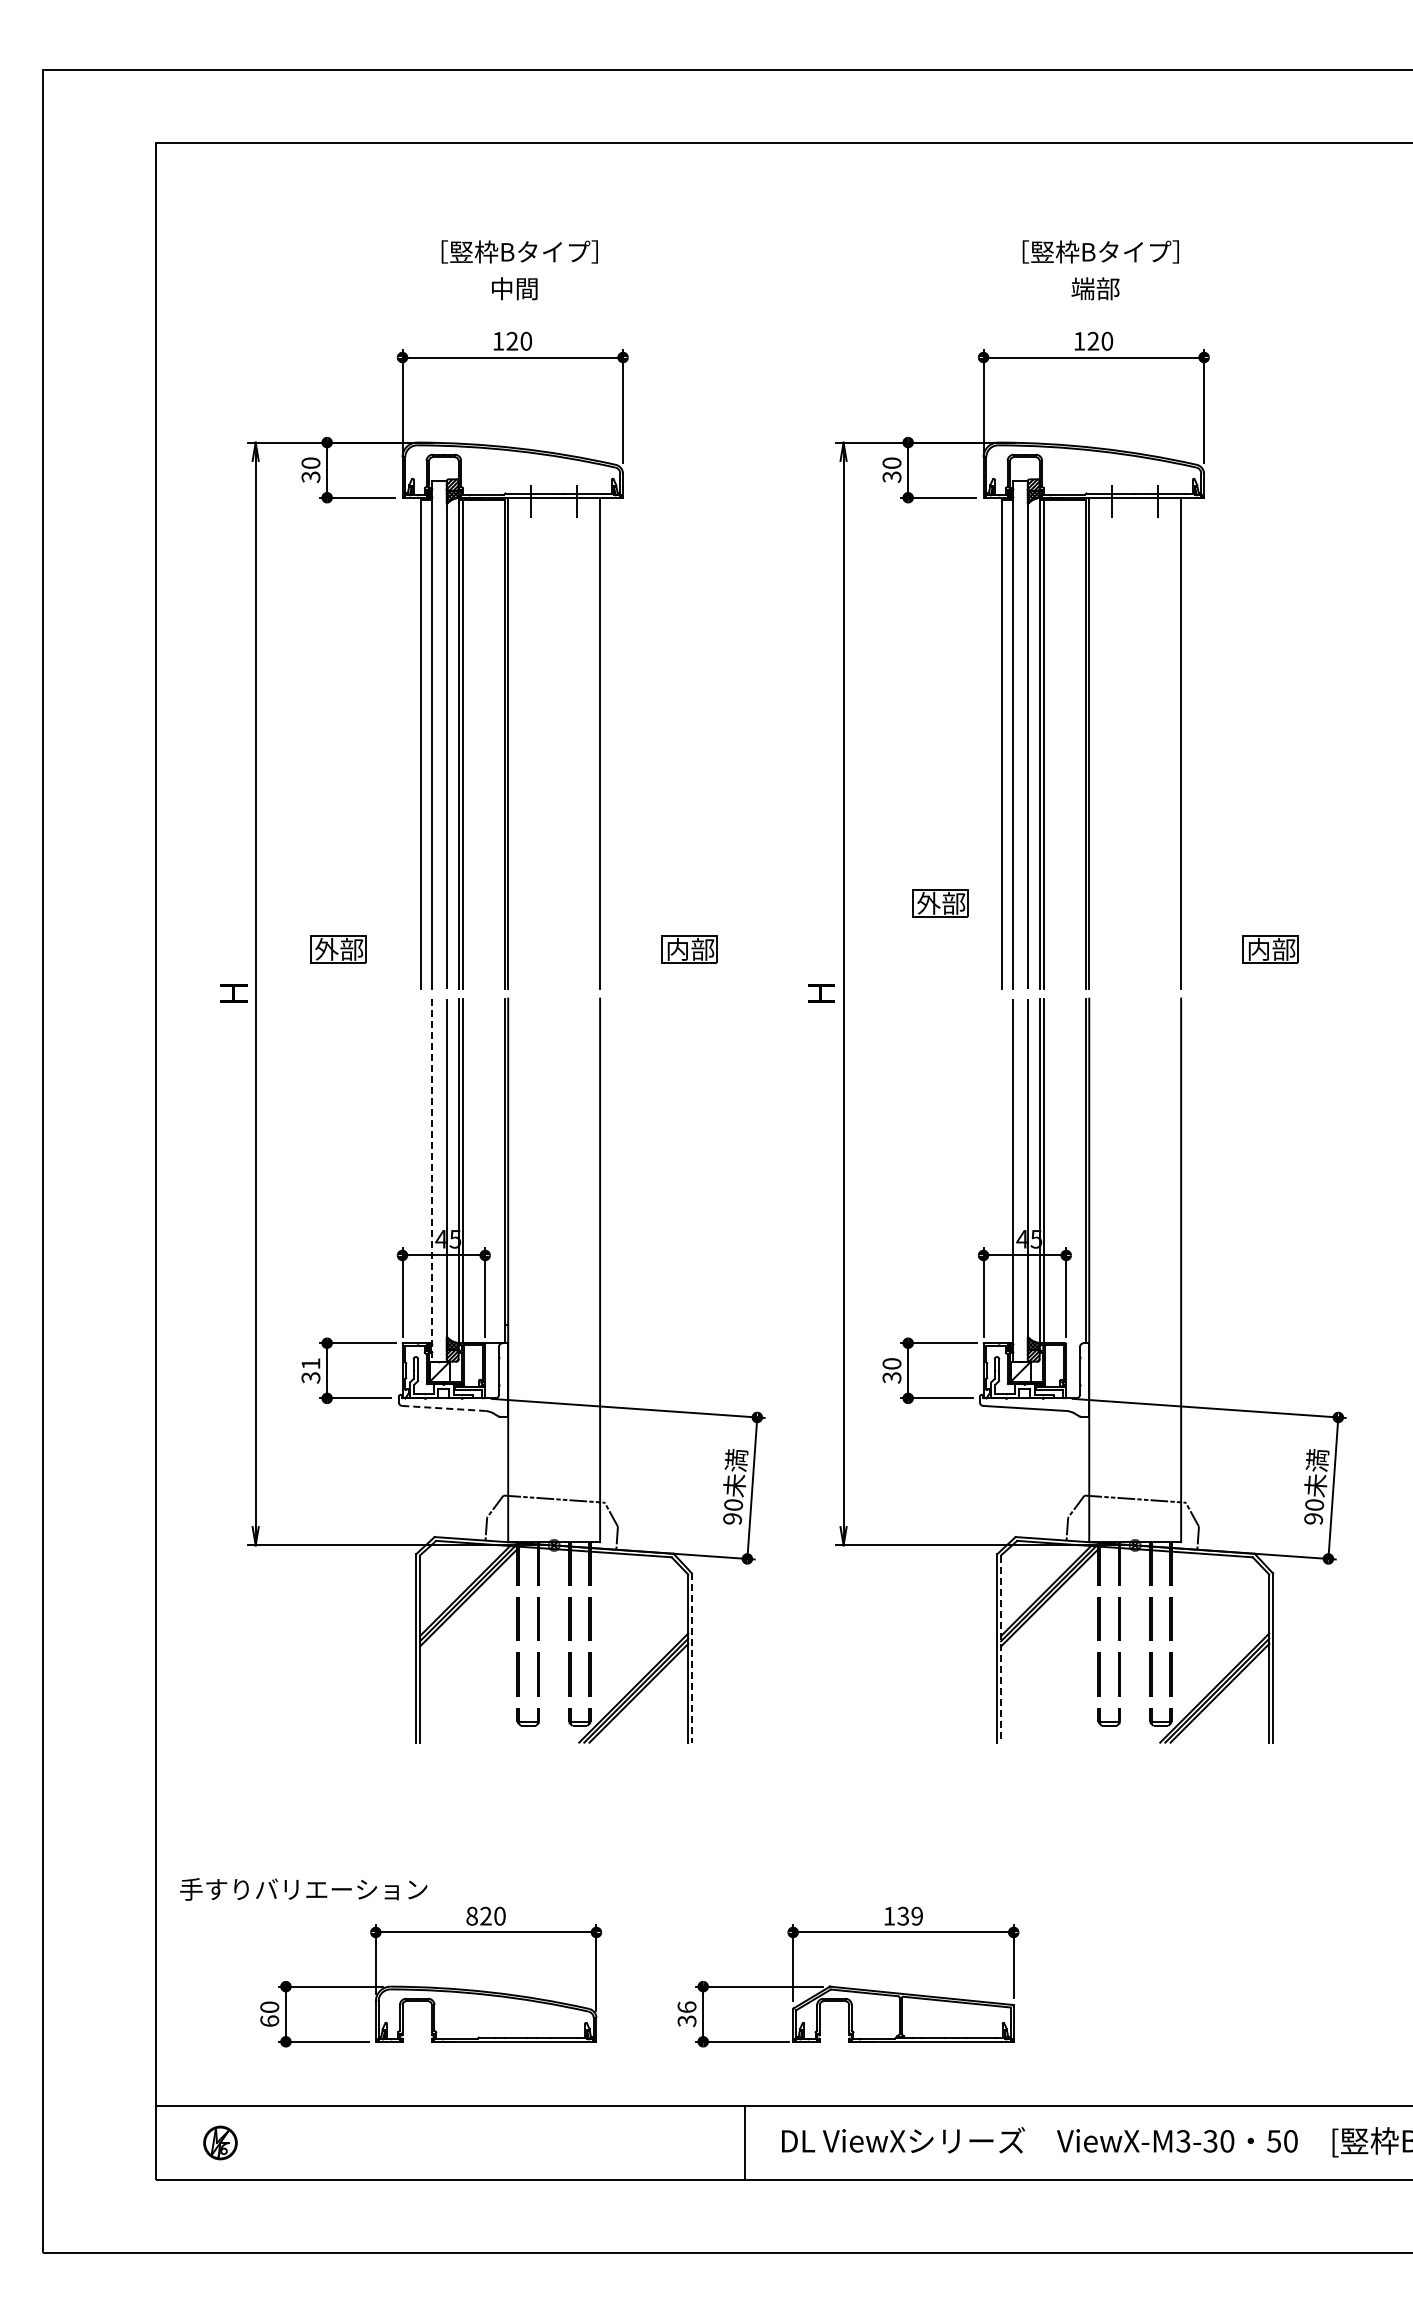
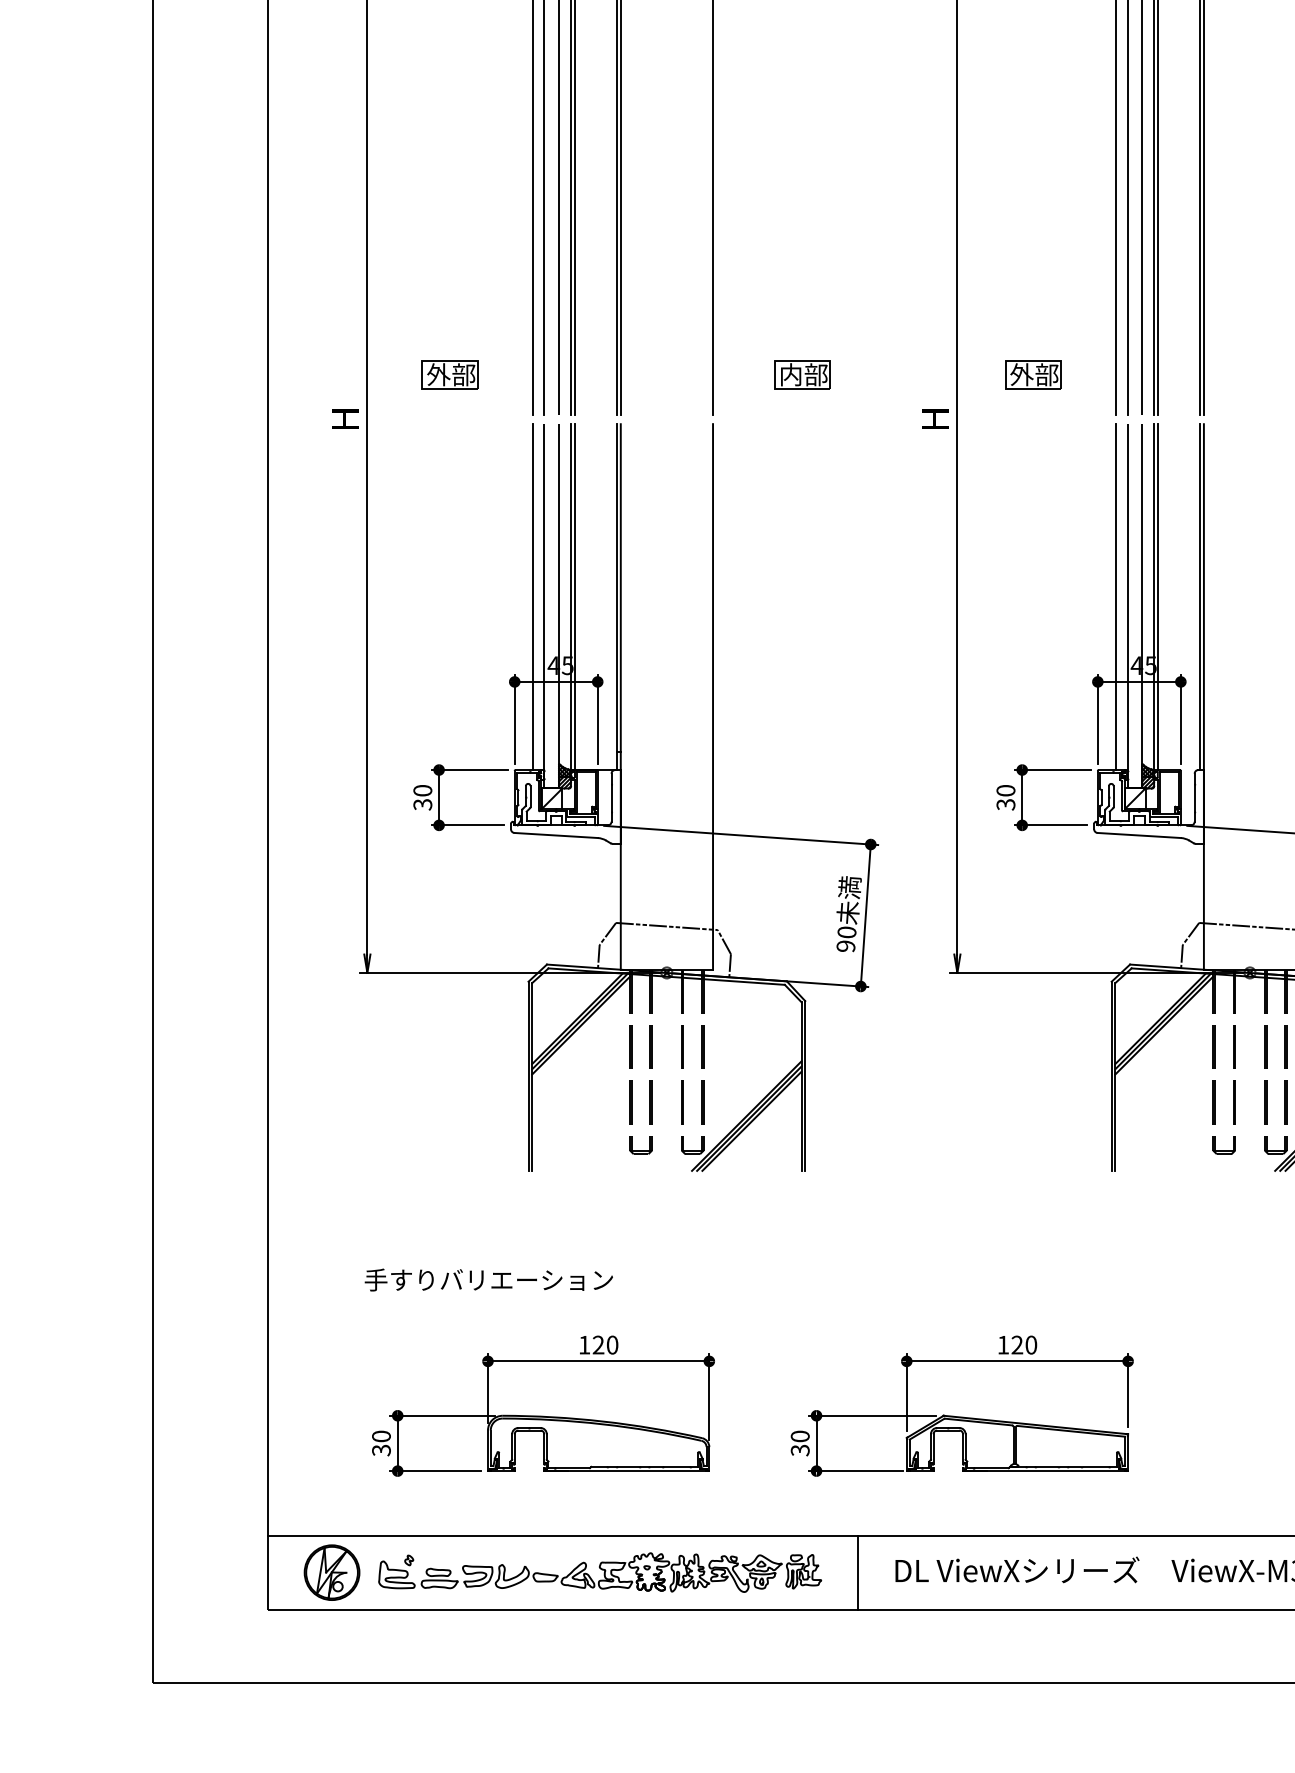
part: (940, 903) -> (1033, 374), moved
line: (420, 1170) -> (532, 596), added
line: (1001, 1170) -> (1115, 596), added
line: (432, 1185) -> (544, 611), dashed -> solid
text: (310, 1363) -> (422, 790), 31 -> 30
line: (443, 1408) -> (555, 835), dashed -> solid
line: (1001, 1649) -> (1115, 1077), dashed -> solid
line: (692, 1658) -> (805, 1086), dashed -> solid
text: (303, 1889) -> (488, 1280), moved
text: (471, 1915) -> (583, 1344), 820 -> 120
text: (909, 1916) -> (1023, 1345), 139 -> 120
text: (686, 2006) -> (799, 1435), 36 -> 30
text: (269, 2021) -> (381, 1450), 60 -> 30
part: (220, 2142) -> (332, 1572), size x1.67
part: (487, 2142) -> (600, 1572), added

